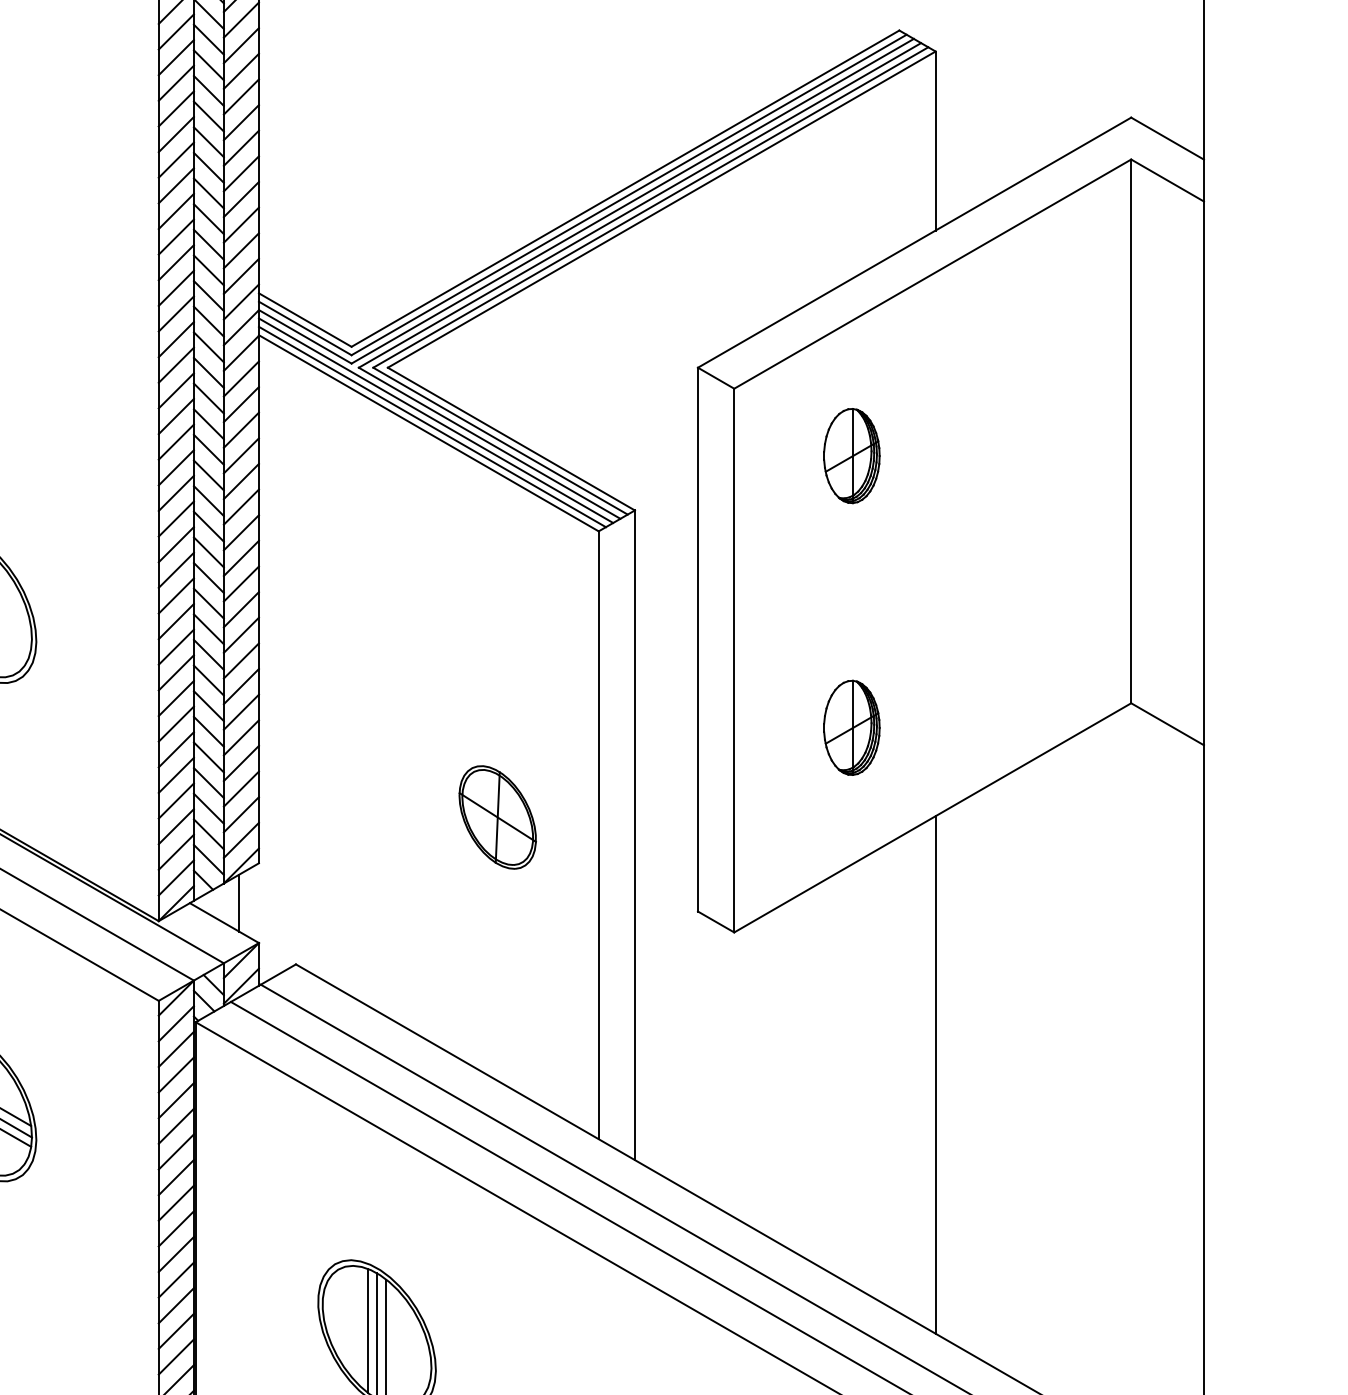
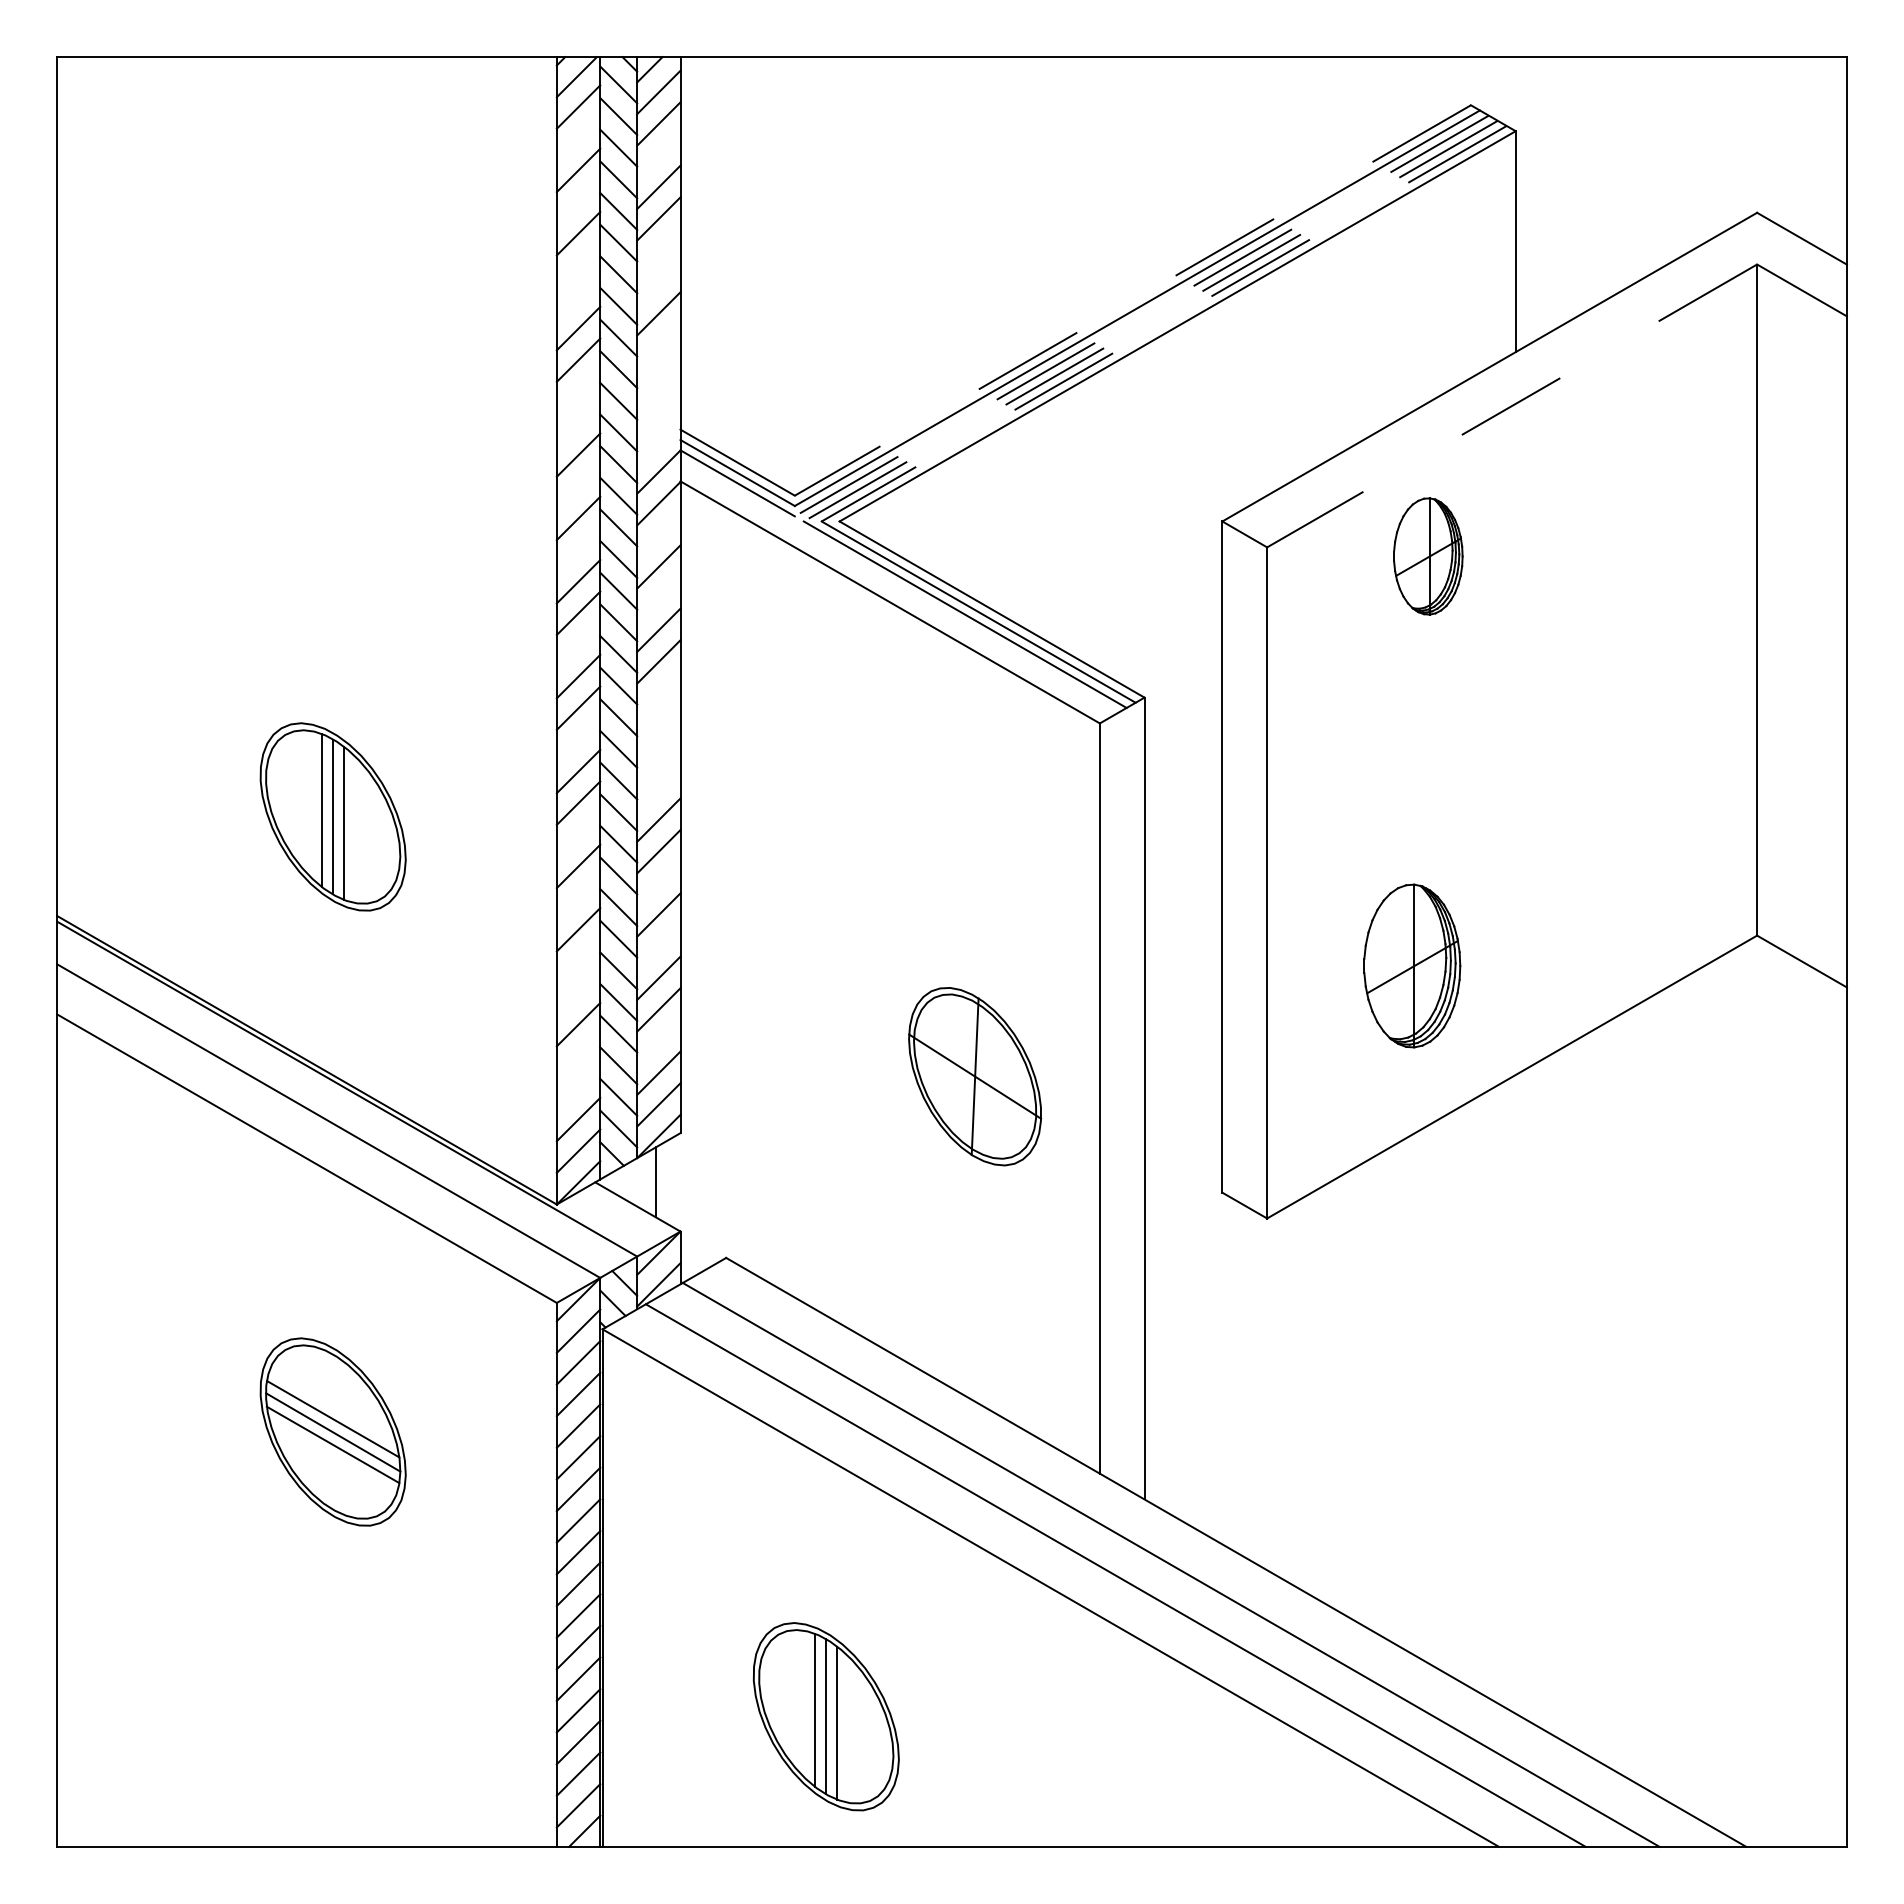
line: (176, 57) -> (578, 138), removed
line: (241, 71) -> (658, 155), removed
line: (176, 108) -> (578, 201), removed
line: (241, 148) -> (658, 250), removed
line: (176, 160) -> (578, 265), removed
line: (241, 173) -> (658, 281), removed
line: (176, 185) -> (578, 296), removed
line: (625, 188) -> (1132, 300), solid -> dashed
line: (632, 201) -> (1141, 316), solid -> dashed
line: (639, 205) -> (1150, 321), solid -> dashed
line: (651, 207) -> (1164, 323), solid -> dashed
line: (241, 225) -> (658, 345), removed
line: (241, 250) -> (658, 376), removed
line: (176, 262) -> (578, 391), removed
line: (933, 273) -> (1512, 405), solid -> dashed
line: (241, 276) -> (658, 408), removed
line: (176, 288) -> (578, 423), removed
line: (241, 302) -> (658, 440), removed
line: (176, 339) -> (578, 486), removed
line: (241, 379) -> (658, 535), removed
line: (176, 390) -> (578, 549), removed
line: (435, 420) -> (898, 586), removed
line: (432, 426) -> (894, 594), removed
line: (241, 430) -> (658, 598), removed
part: (852, 456) -> (1428, 556), moved
line: (176, 467) -> (578, 644), removed
line: (241, 507) -> (658, 693), removed
line: (241, 532) -> (658, 724), removed
line: (176, 544) -> (578, 739), removed
line: (241, 558) -> (658, 756), removed
line: (241, 584) -> (658, 788), removed
line: (176, 621) -> (578, 834), removed
line: (241, 661) -> (658, 883), removed
line: (176, 672) -> (578, 897), removed
line: (241, 712) -> (658, 946), removed
line: (176, 724) -> (578, 961), removed
part: (852, 727) -> (1412, 965), size x1.4
line: (176, 749) -> (578, 992), removed
line: (241, 789) -> (658, 1041), removed
line: (176, 801) -> (578, 1056), removed
part: (497, 817) -> (975, 1076), size x1.4
line: (176, 826) -> (578, 1087), removed
line: (935, 1074) -> (1515, 1393), removed

